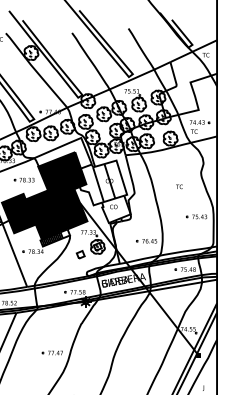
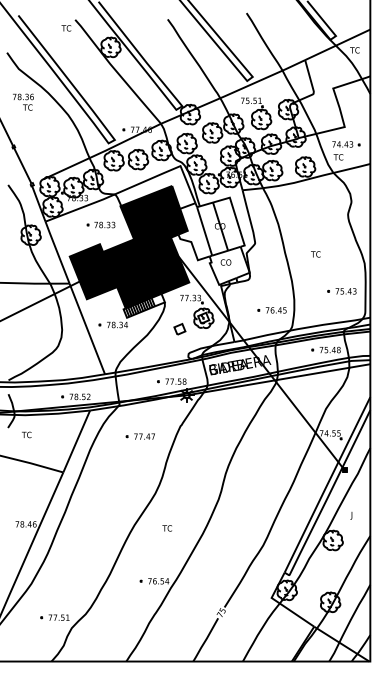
text: (179, 186) -> (315, 254), moved
part: (196, 216) -> (341, 291), moved
part: (51, 352) -> (139, 436), moved

